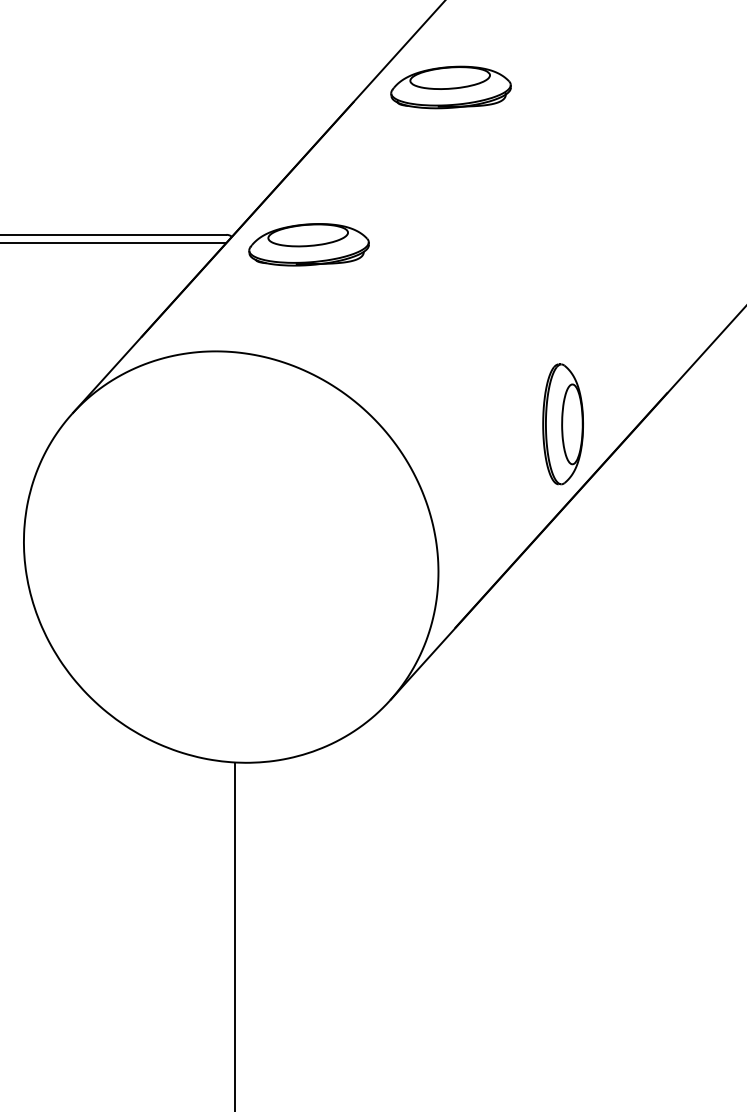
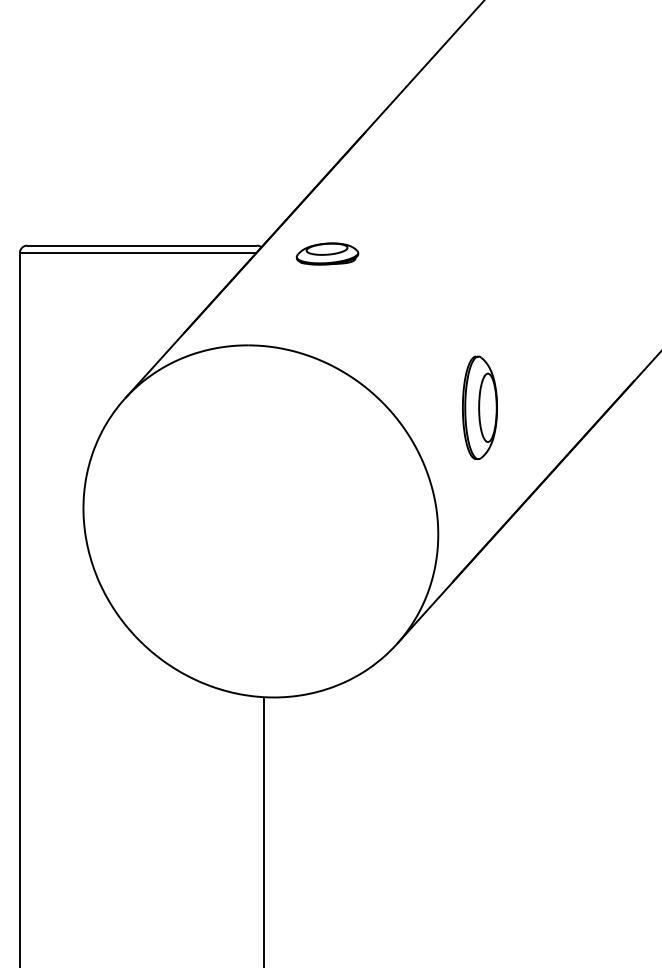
part: (450, 87) -> (448, 119), removed
part: (309, 244) -> (327, 253), size x0.6
part: (562, 423) -> (479, 407), moved

